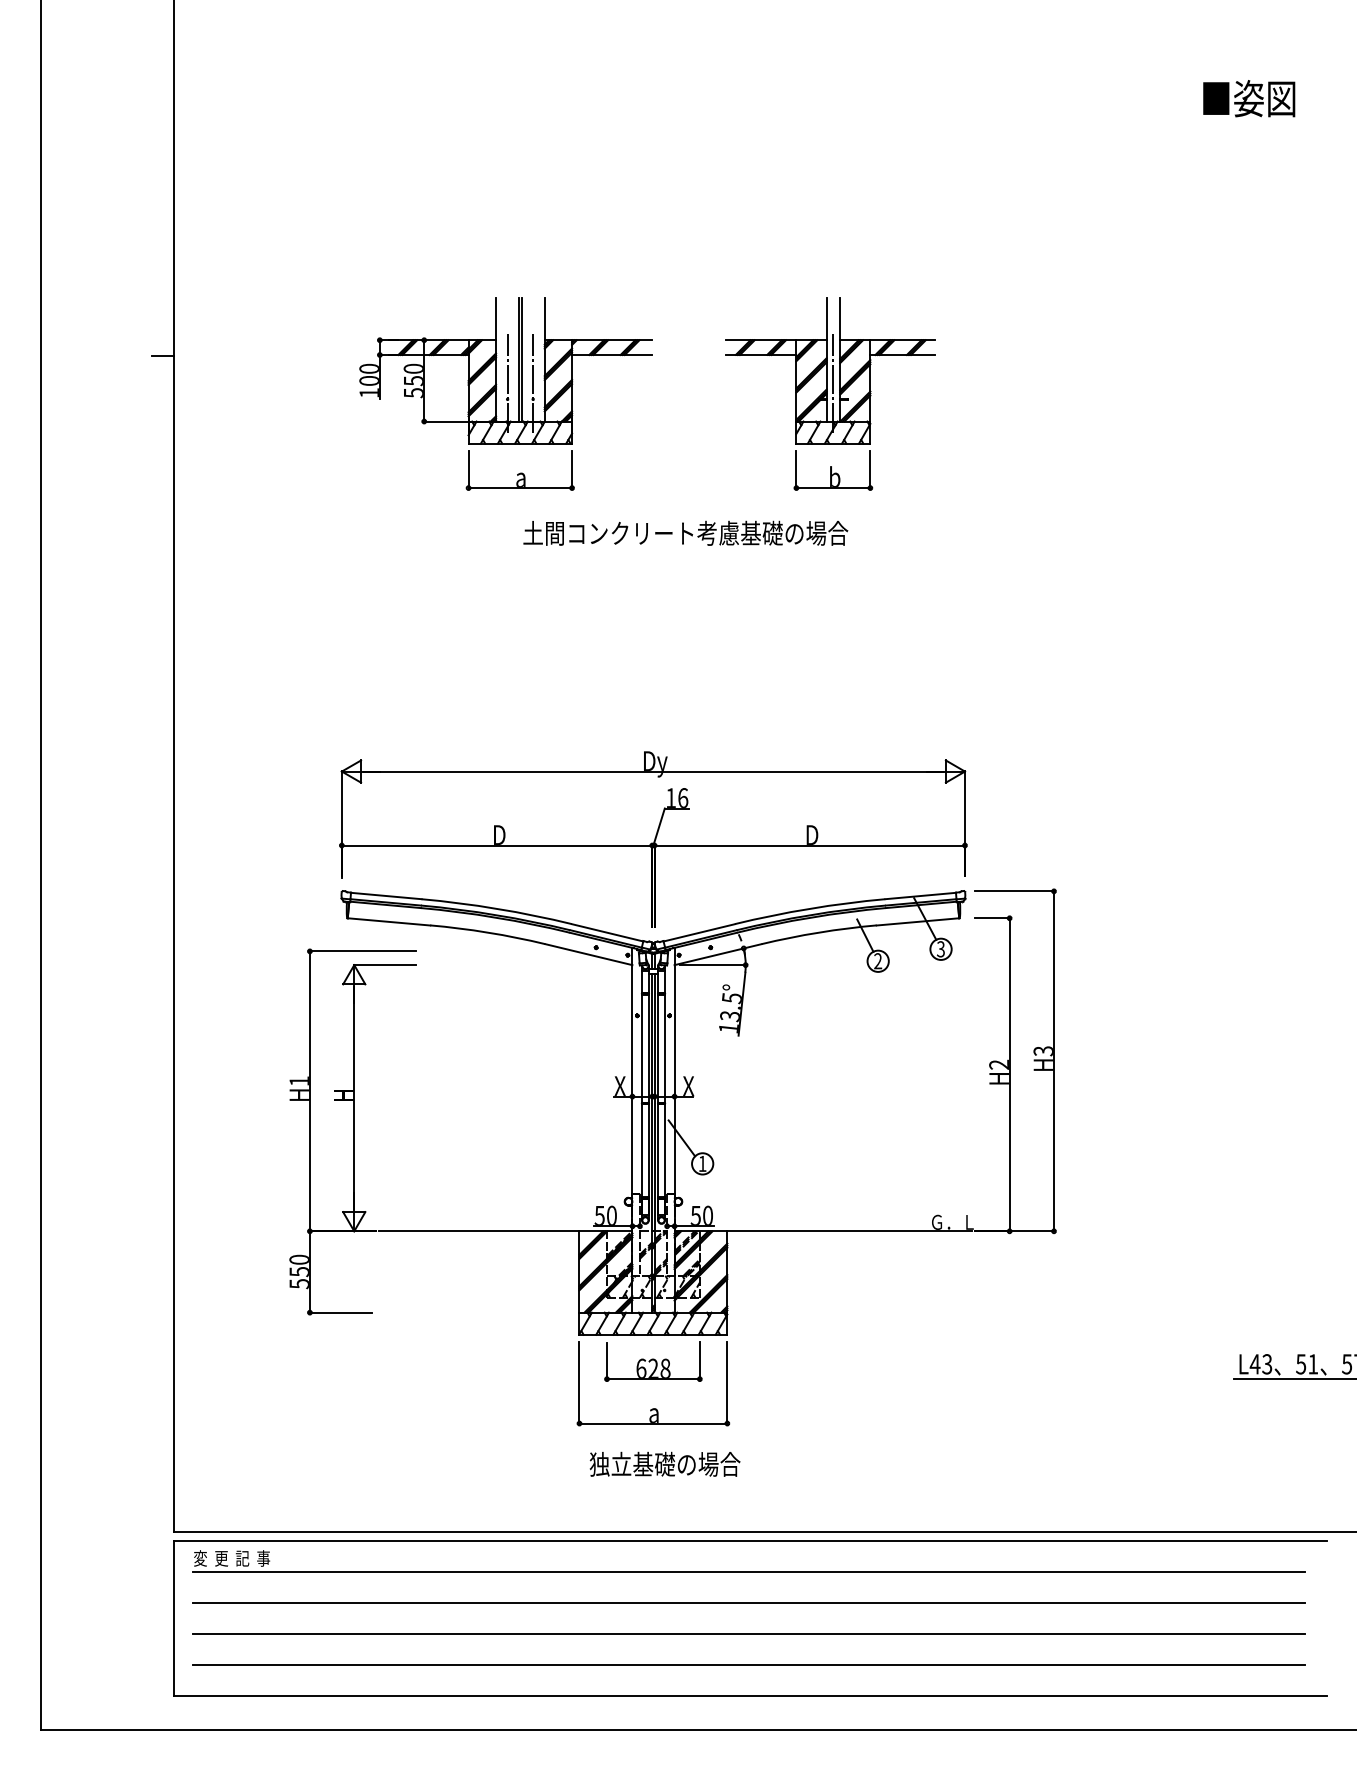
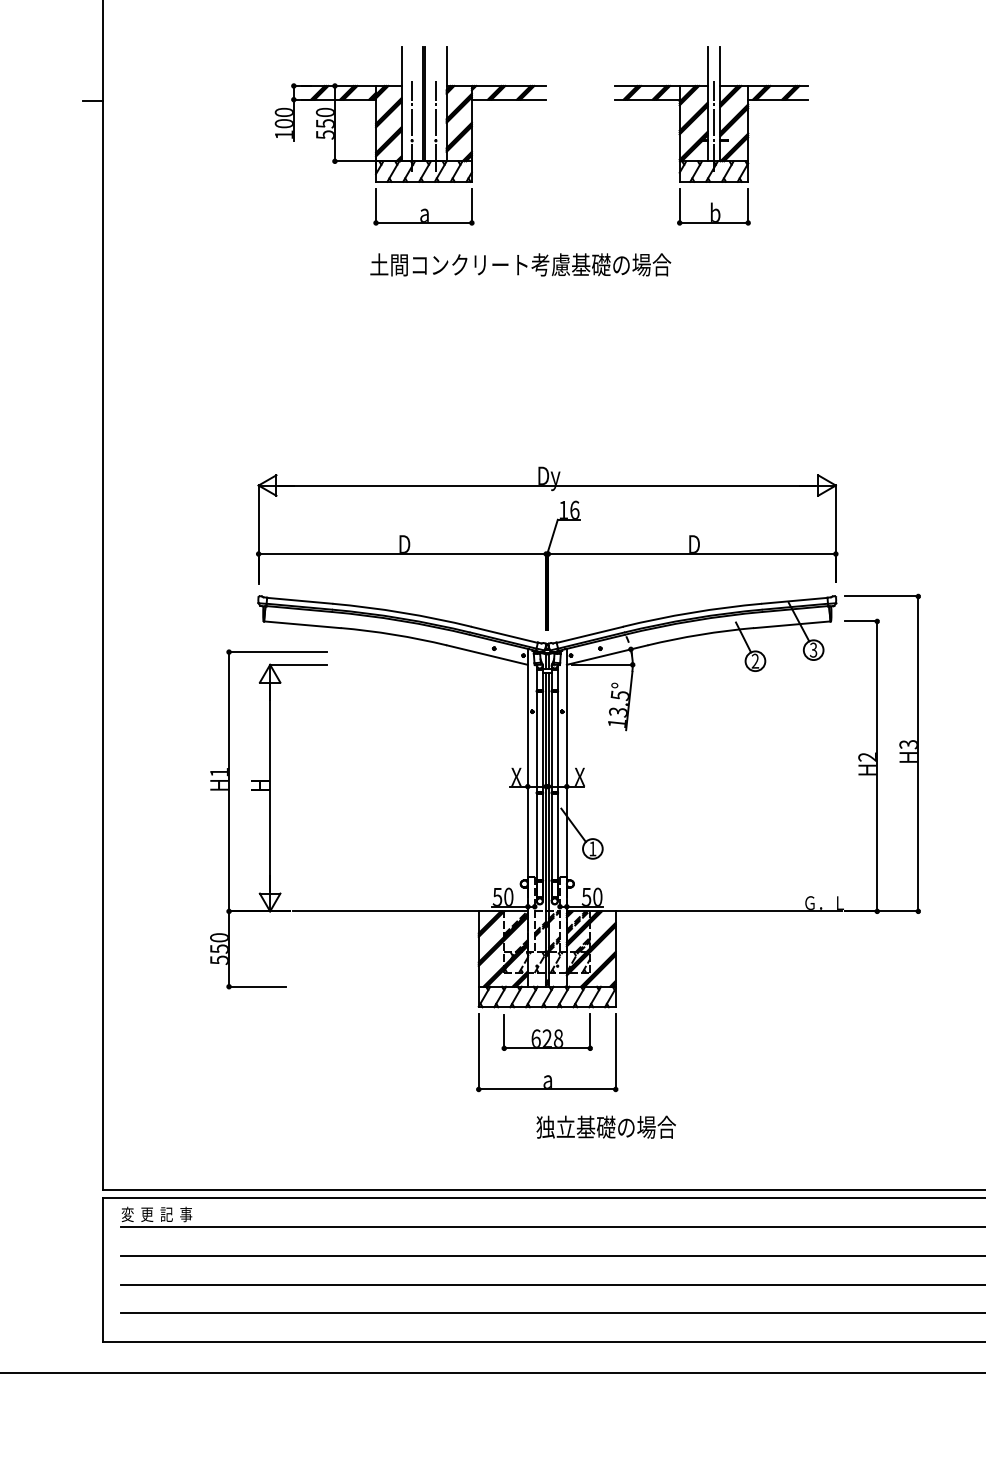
text: (685, 532) -> (520, 264), moved
text: (664, 1463) -> (605, 1126), moved

